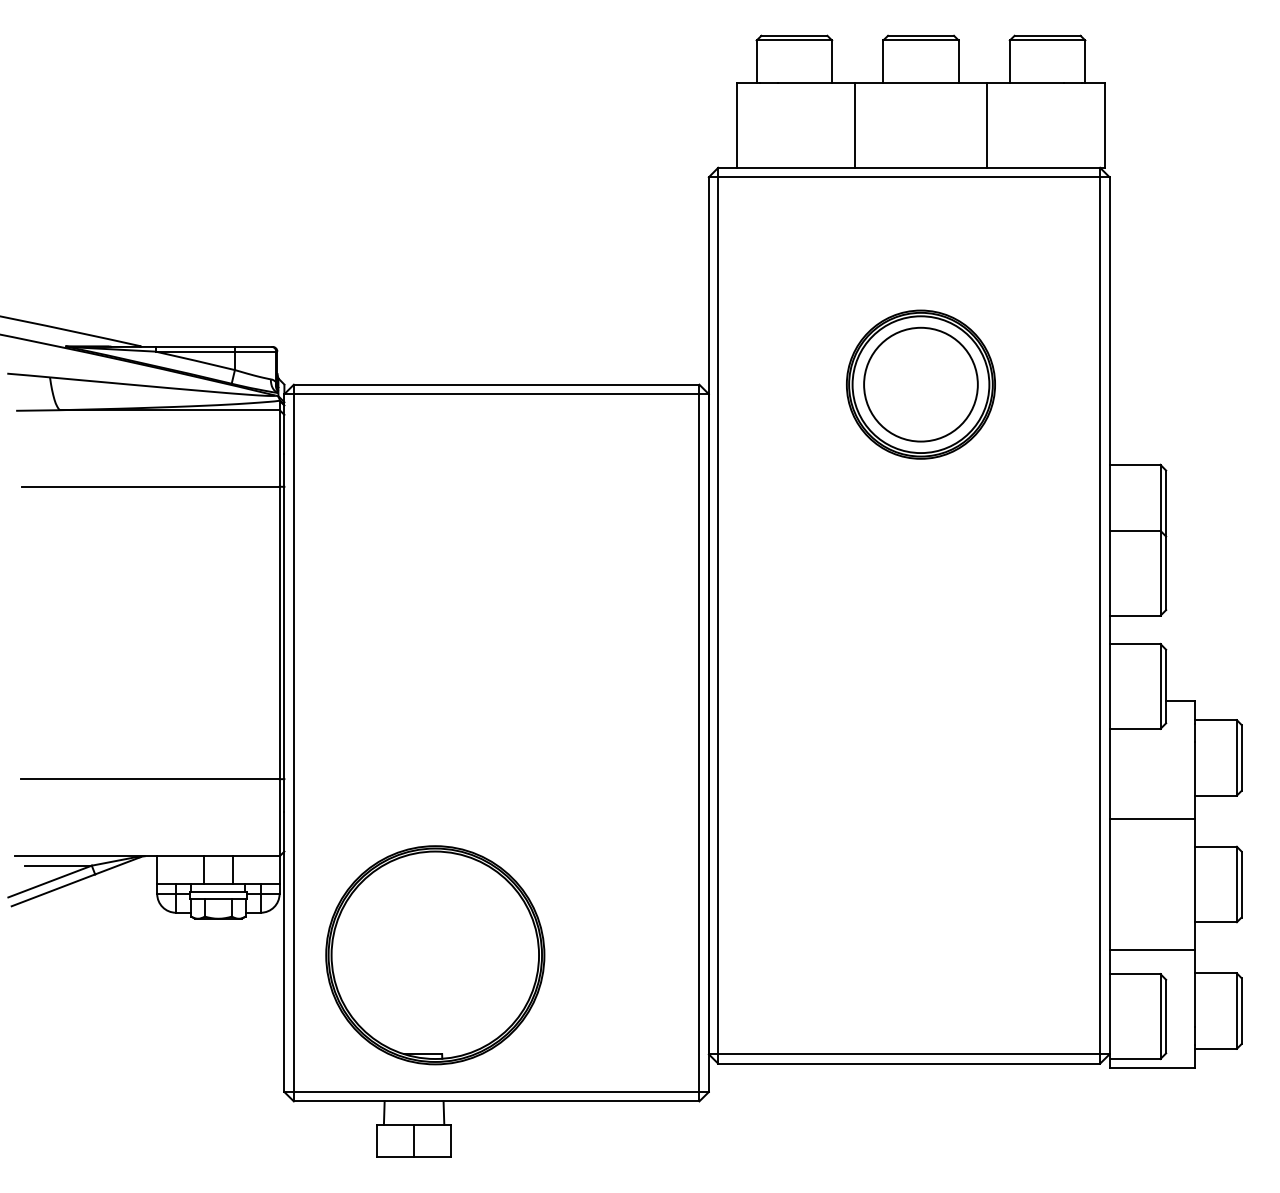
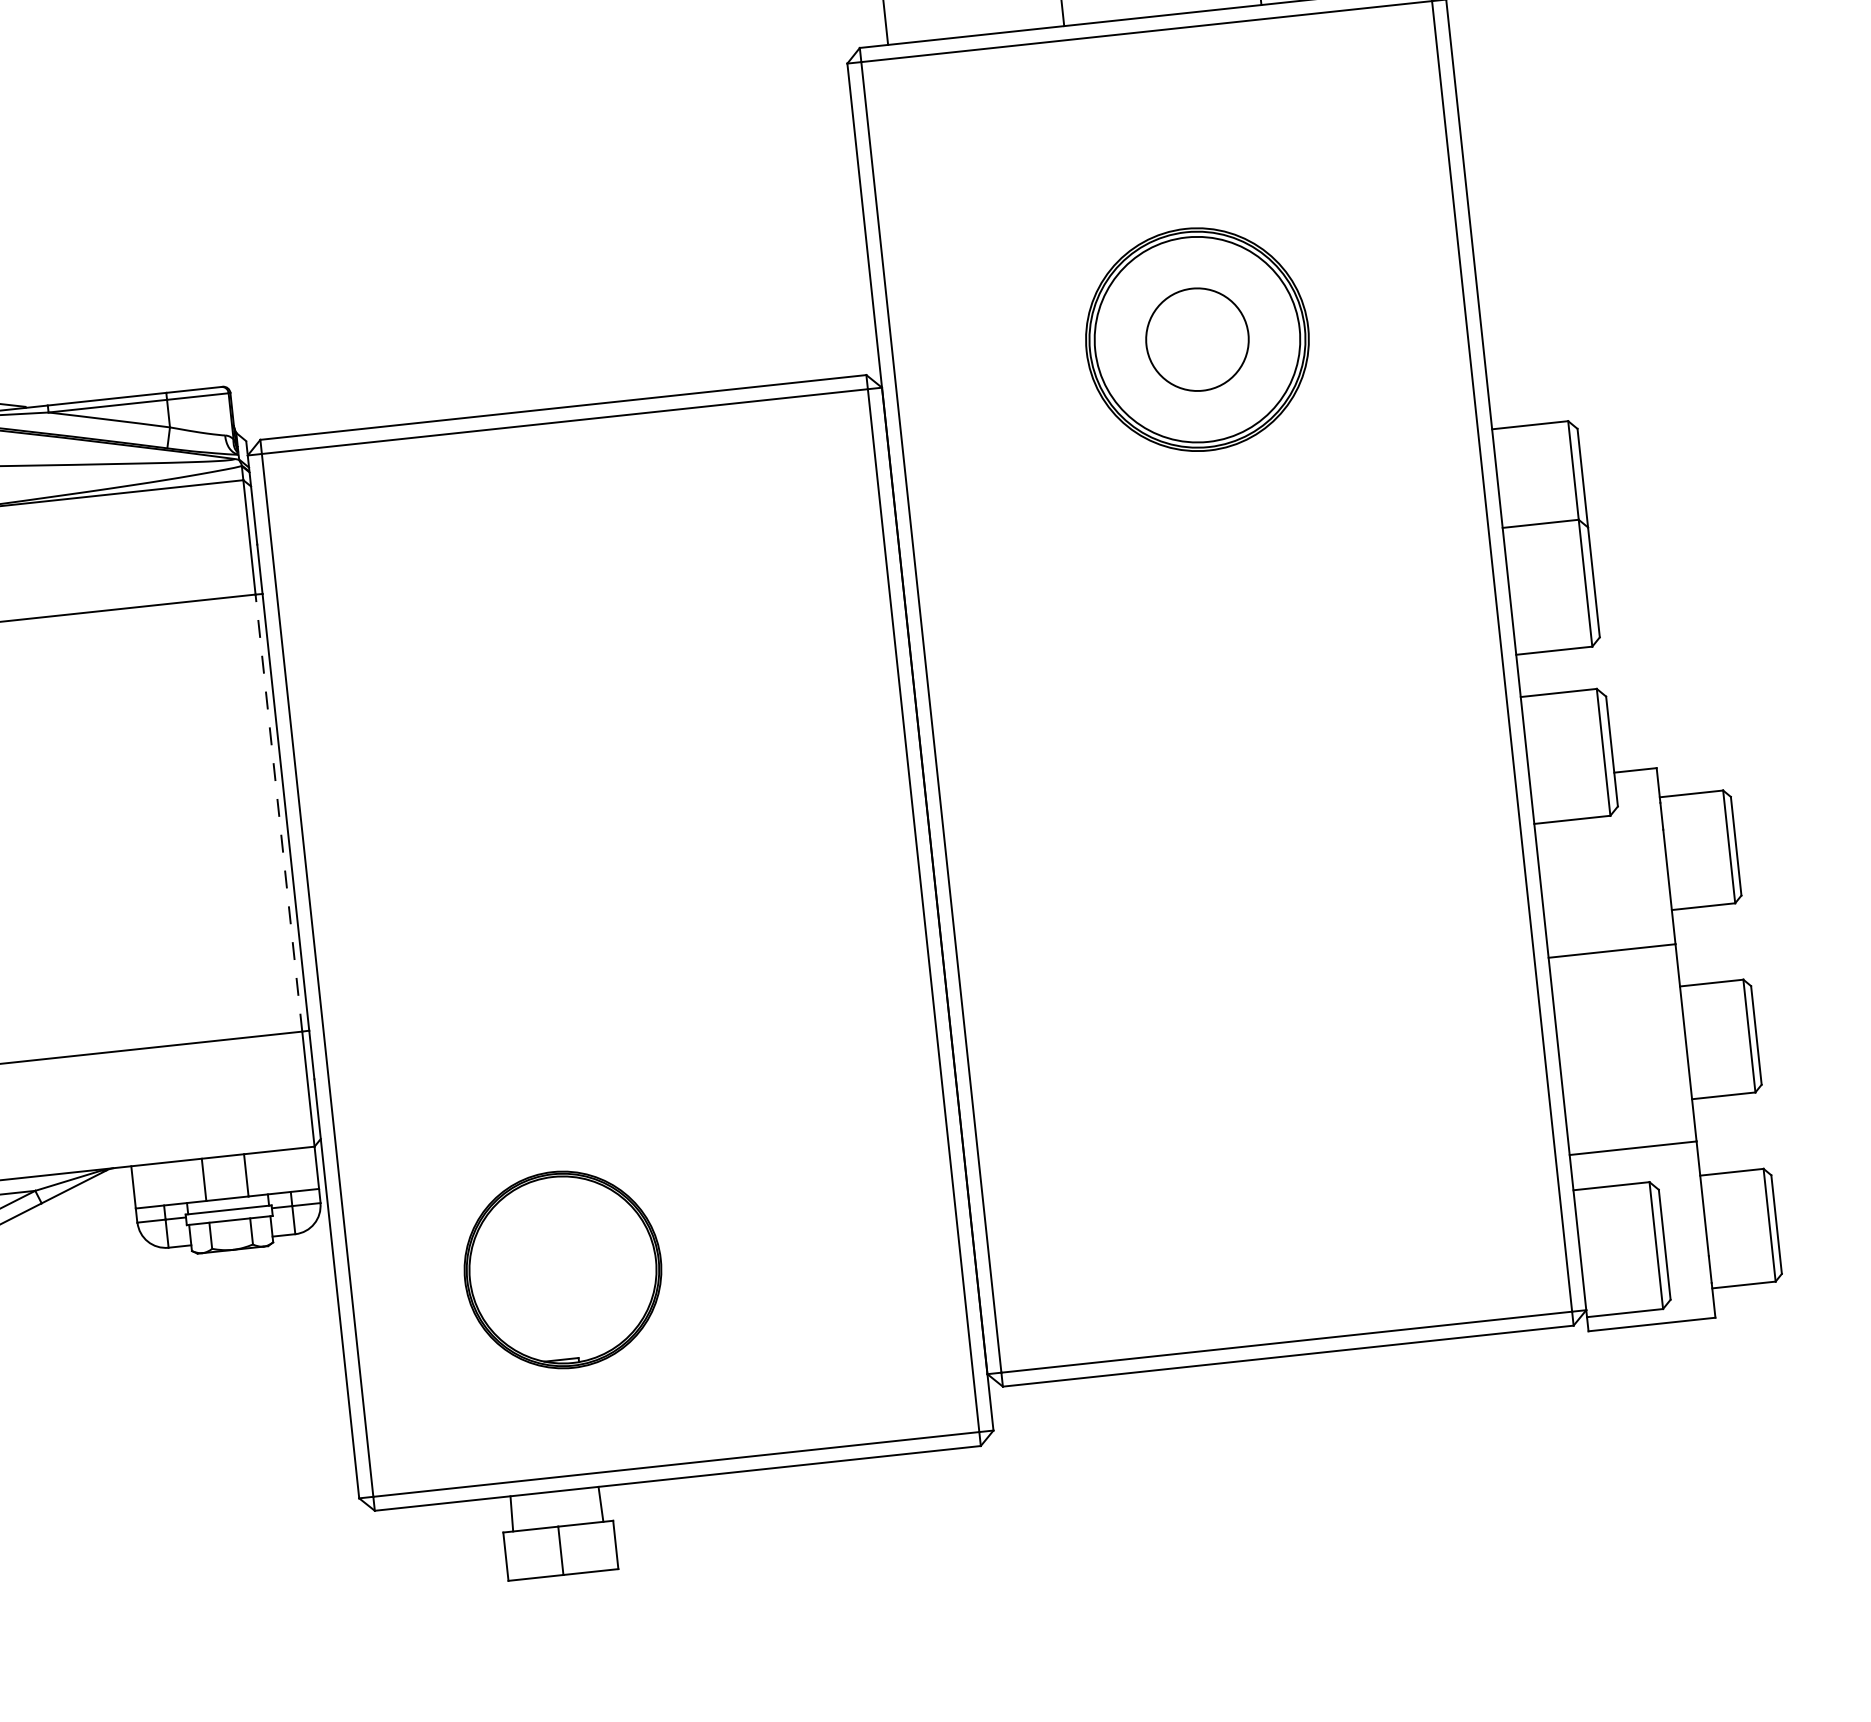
circle: (920, 384) -> (1196, 339), size x0.6
line: (279, 632) -> (278, 812), solid -> dashed
part: (435, 955) -> (563, 1270), size x0.6

